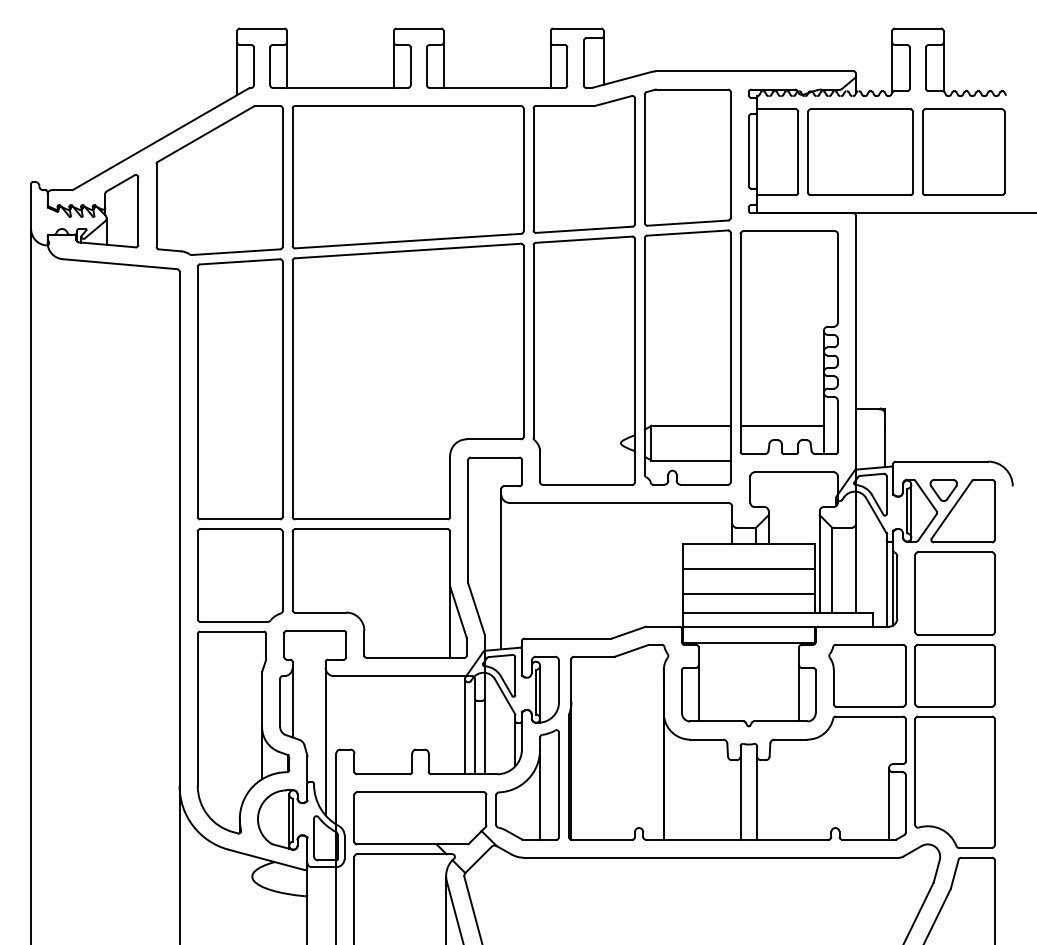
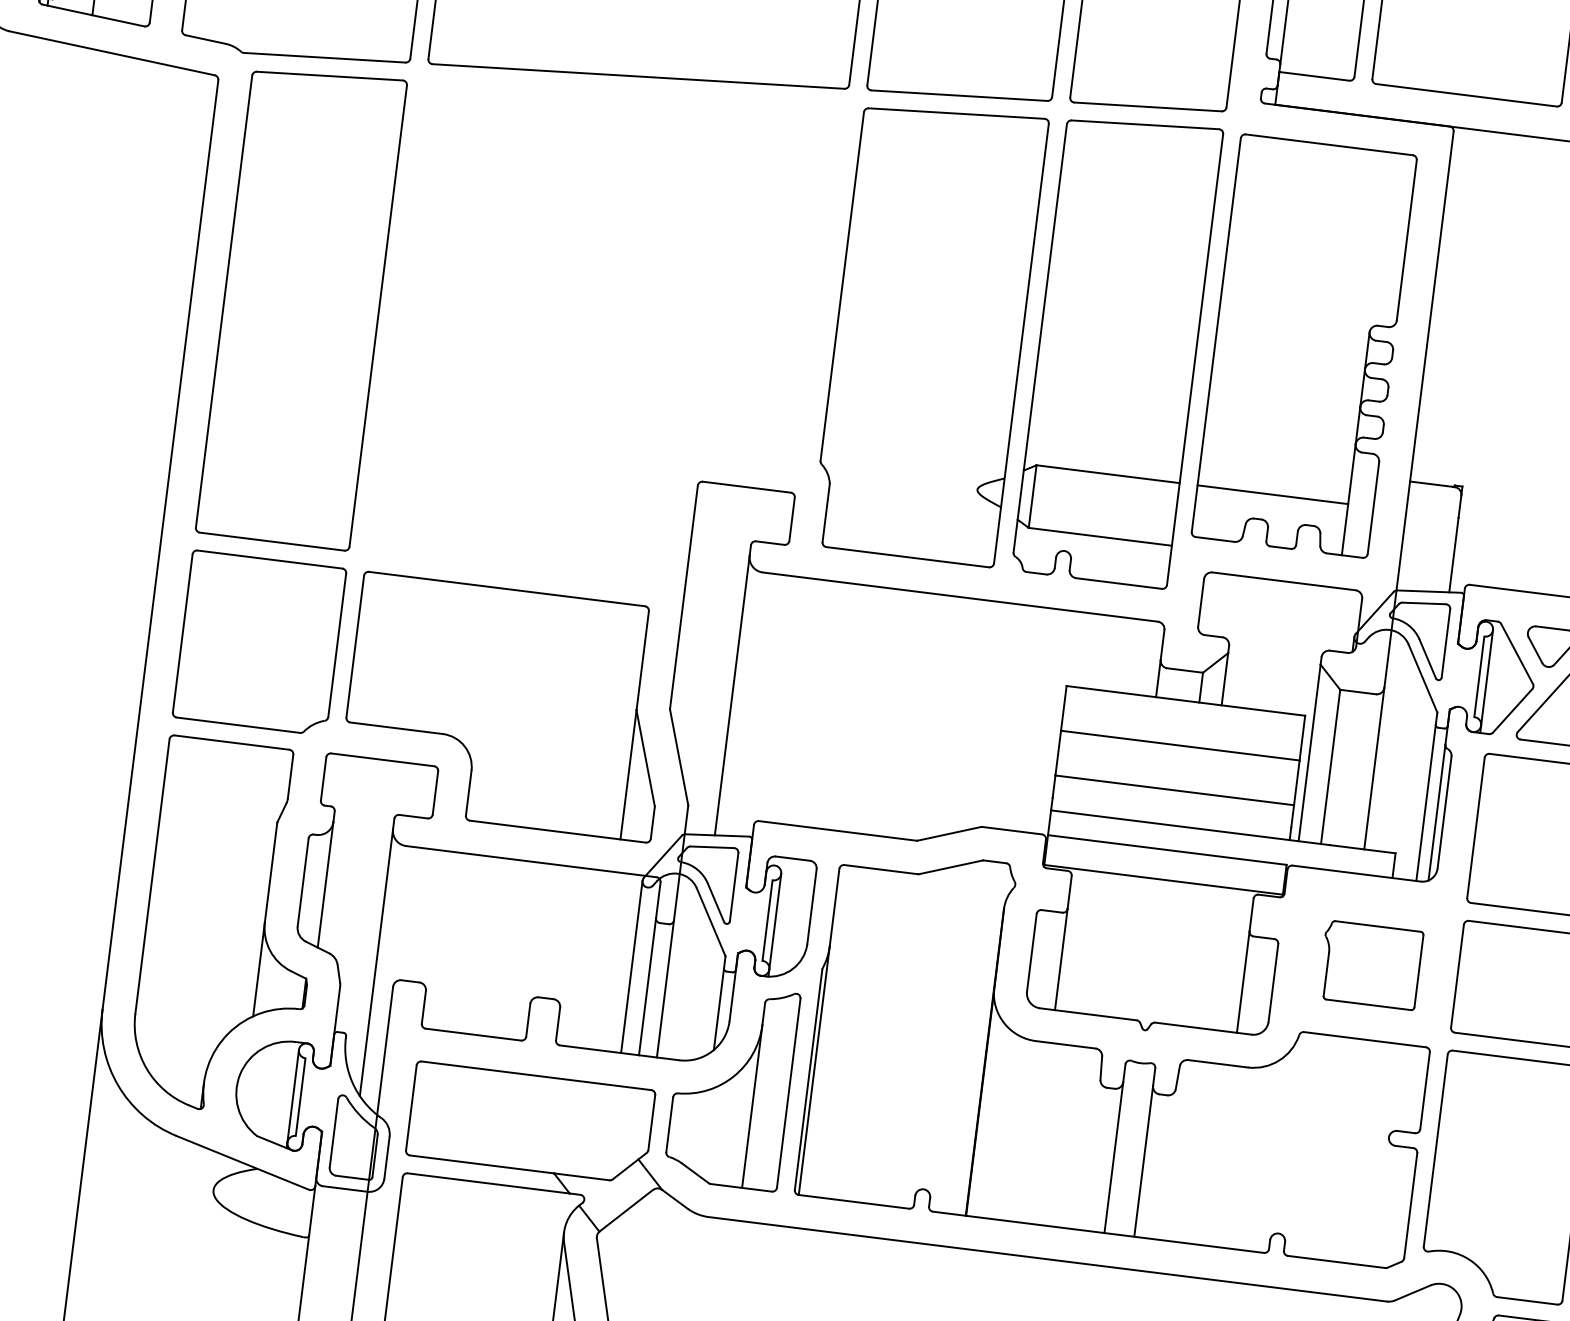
part: (407, 381) -> (605, 330), removed
part: (867, 675) -> (1370, 965), size x0.7
line: (889, 803) -> (1381, 1201), removed

